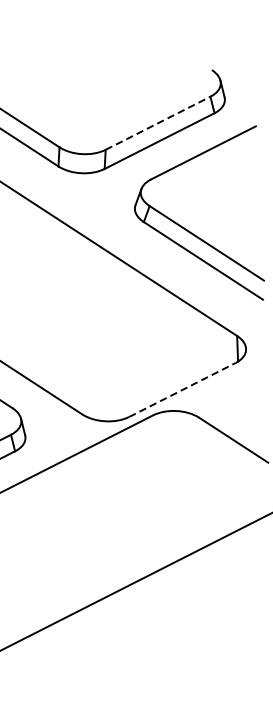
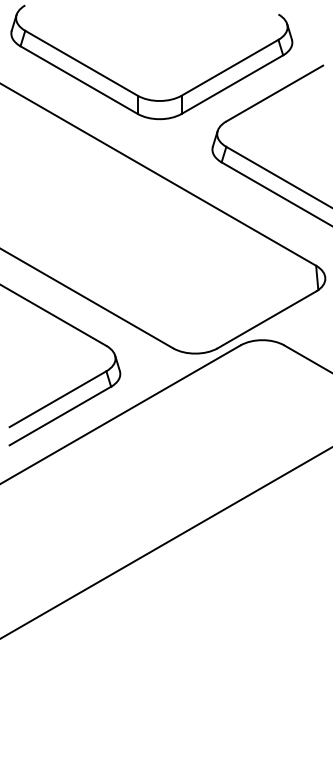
line: (158, 123) -> (230, 67), dashed -> solid
line: (182, 389) -> (266, 319), dashed -> solid

